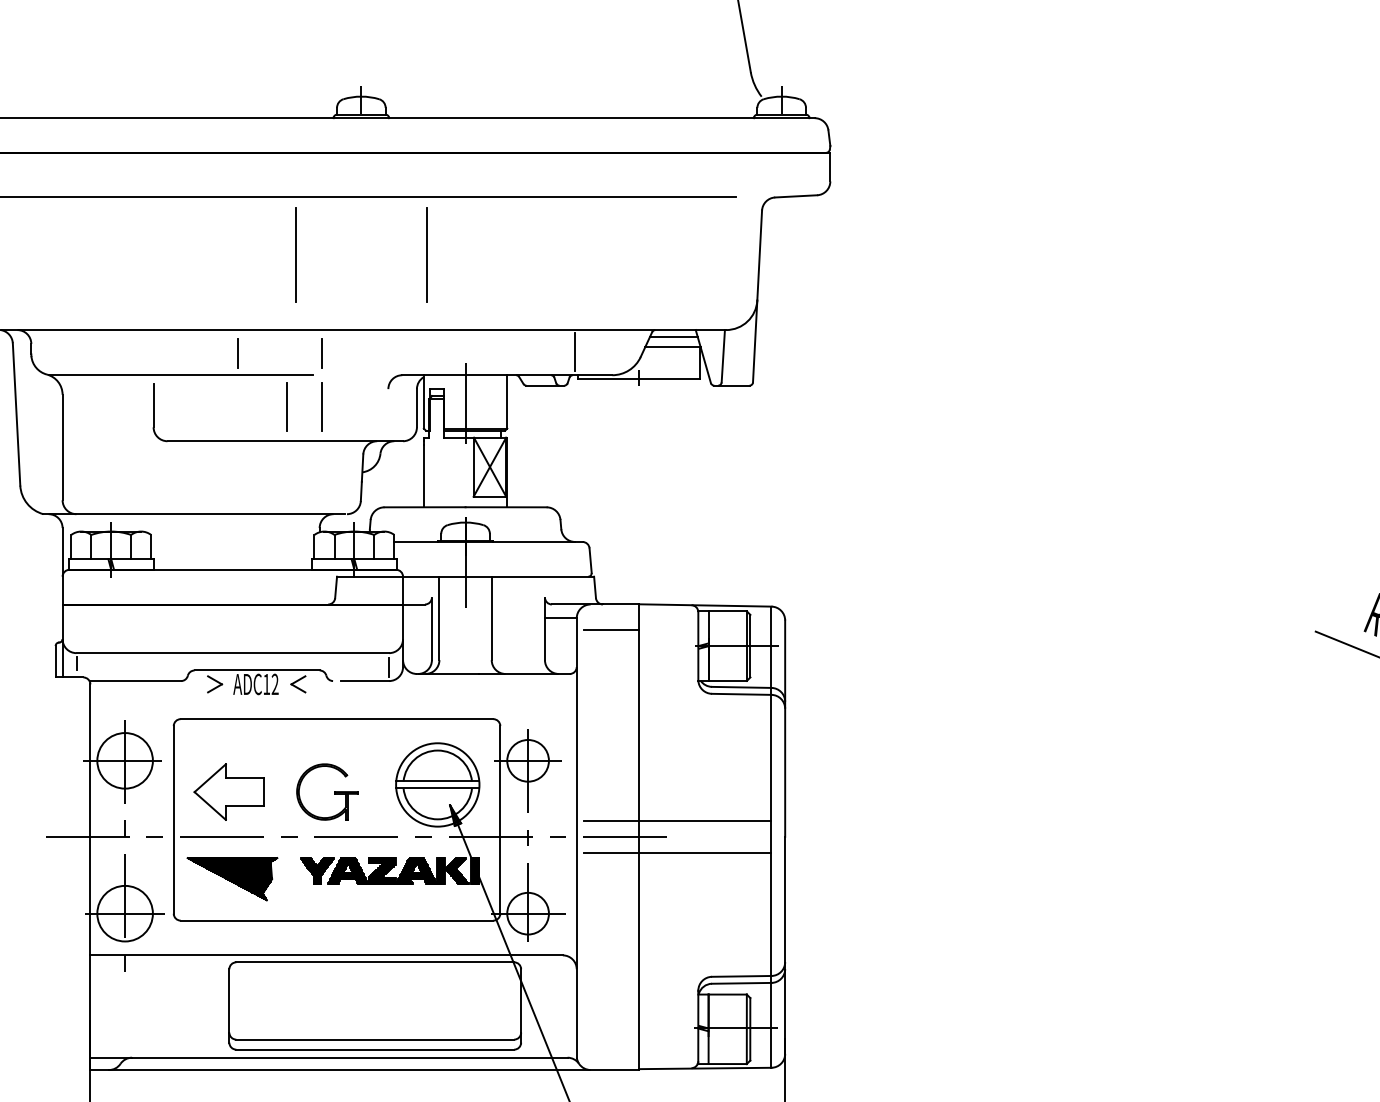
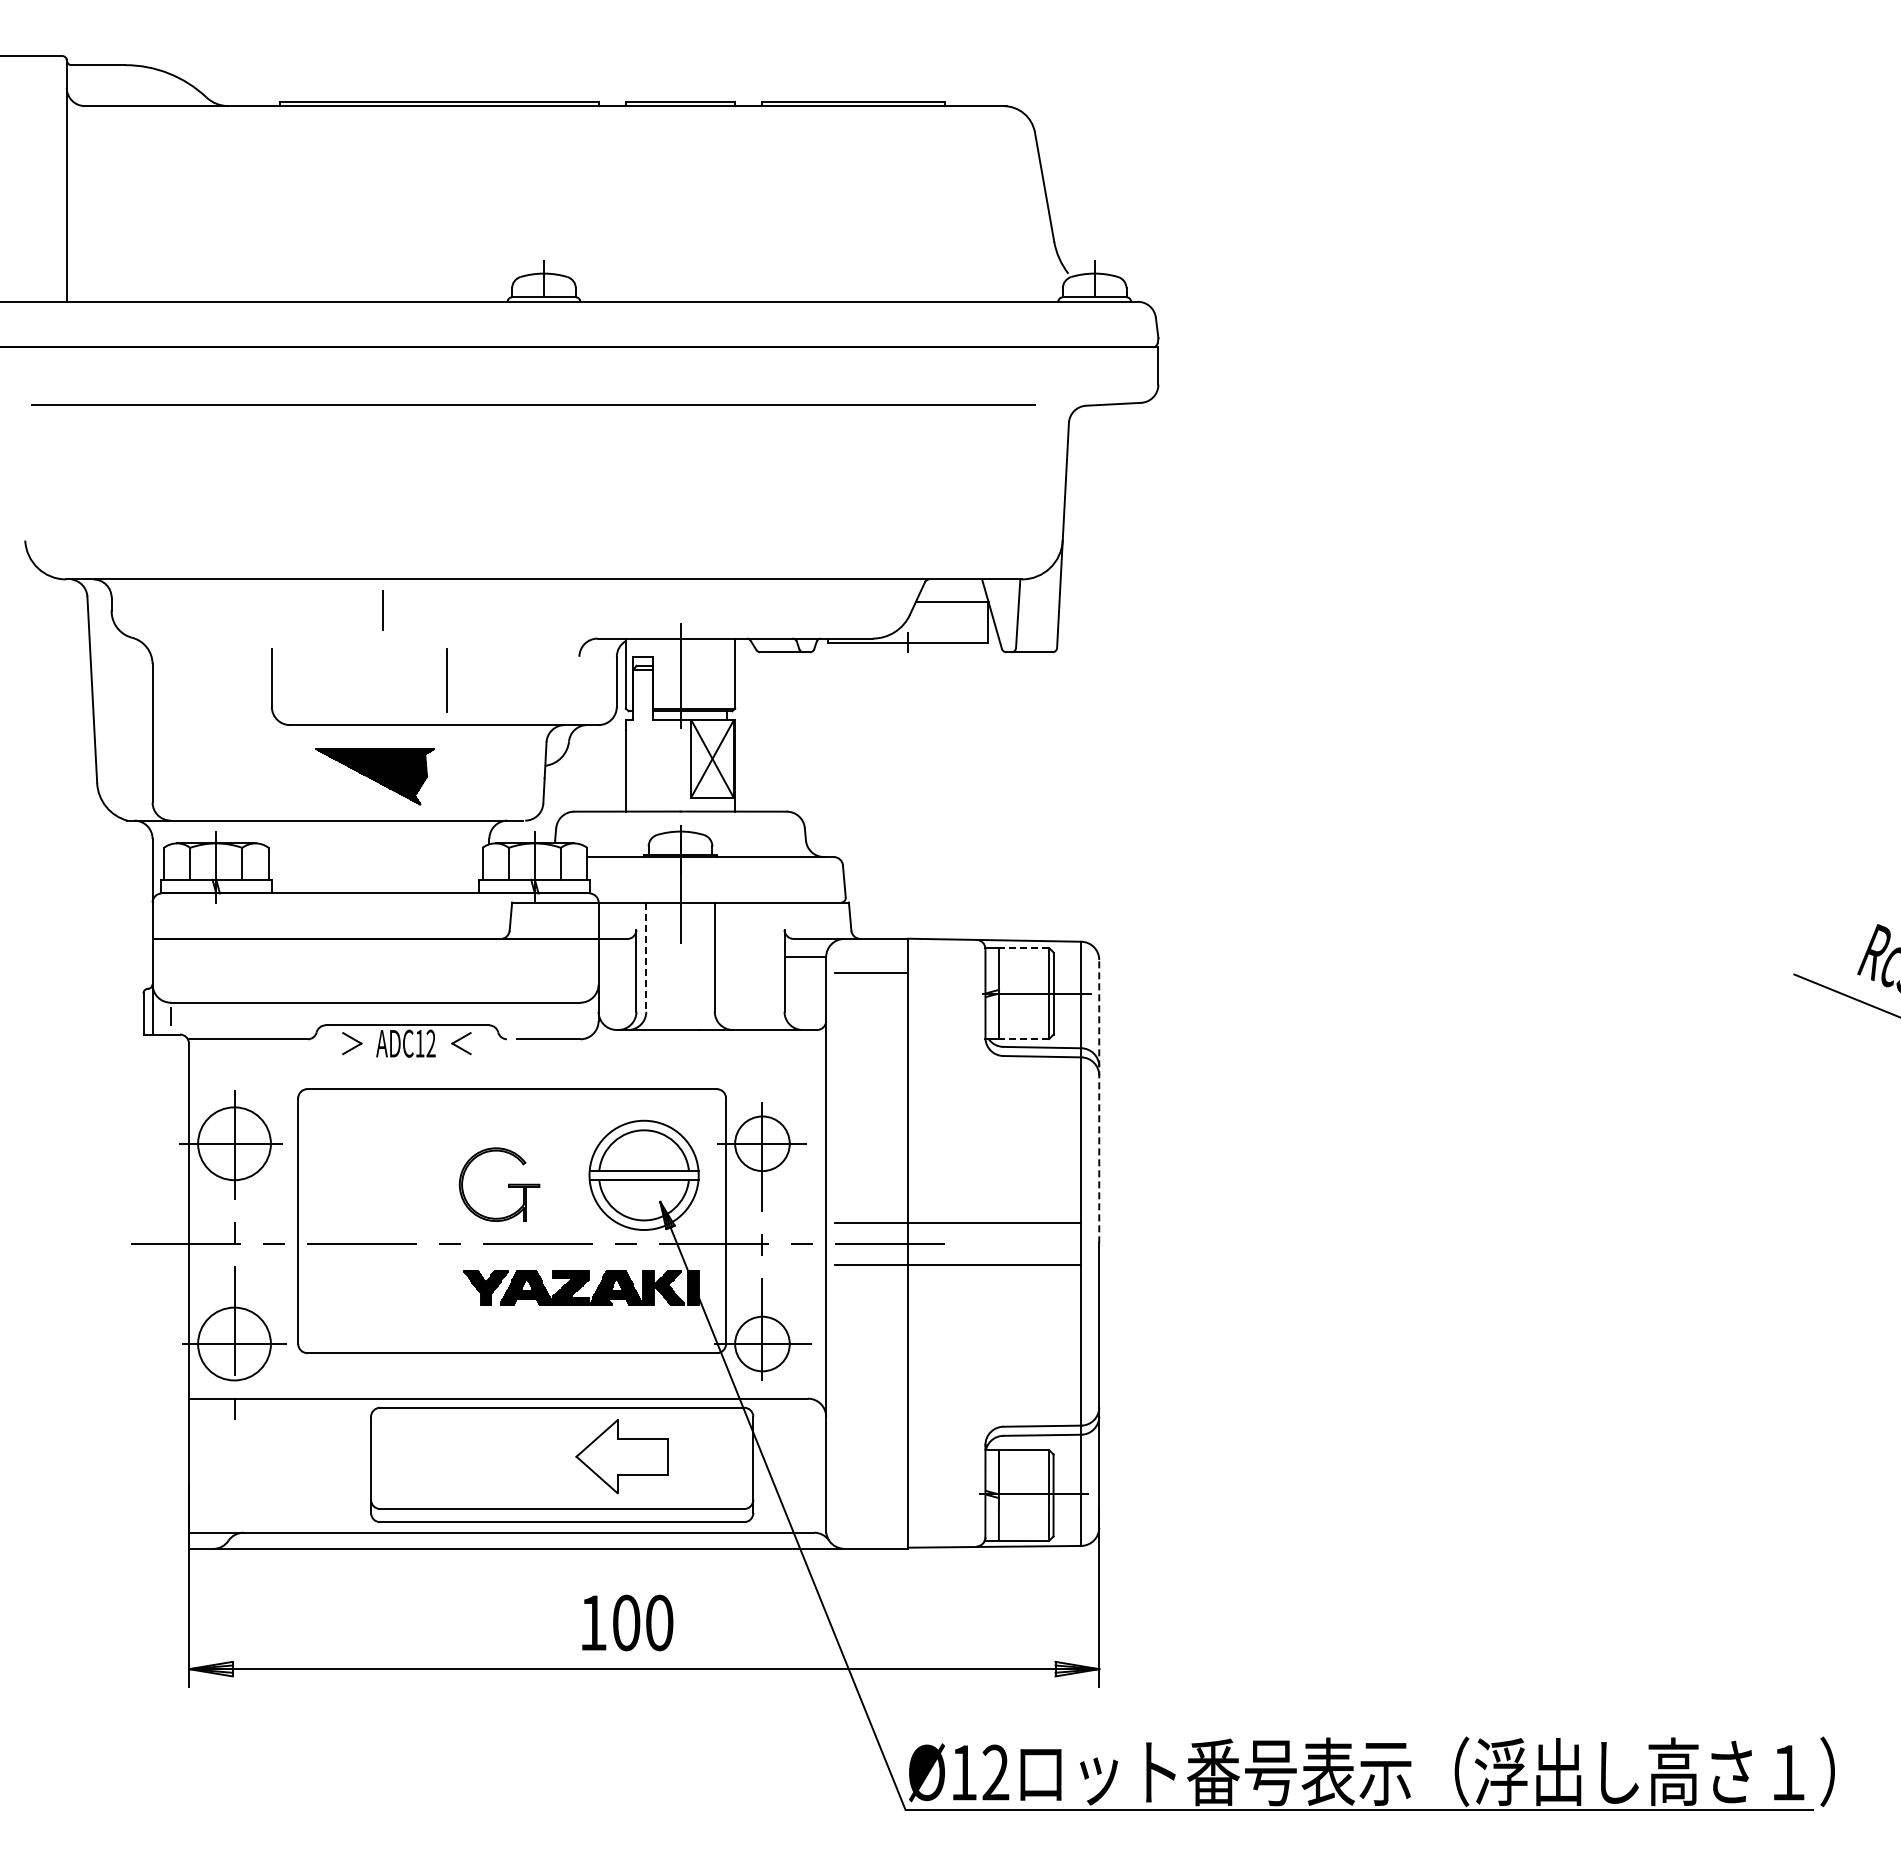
line: (295, 255) -> (457, 481), removed
line: (427, 255) -> (630, 481), removed
line: (673, 336) -> (953, 588), removed
line: (574, 352) -> (823, 608), removed
line: (321, 353) -> (491, 610), removed
line: (180, 375) -> (307, 638), removed
line: (322, 407) -> (492, 680), removed
line: (727, 611) -> (1023, 948), solid -> dashed
line: (439, 618) -> (646, 957), solid -> dashed
line: (389, 666) -> (580, 1020), removed
line: (727, 681) -> (1023, 1039), solid -> dashed
line: (785, 728) -> (1099, 1101), solid -> dashed
part: (228, 791) -> (621, 1456), moved
part: (231, 878) -> (374, 776), moved

